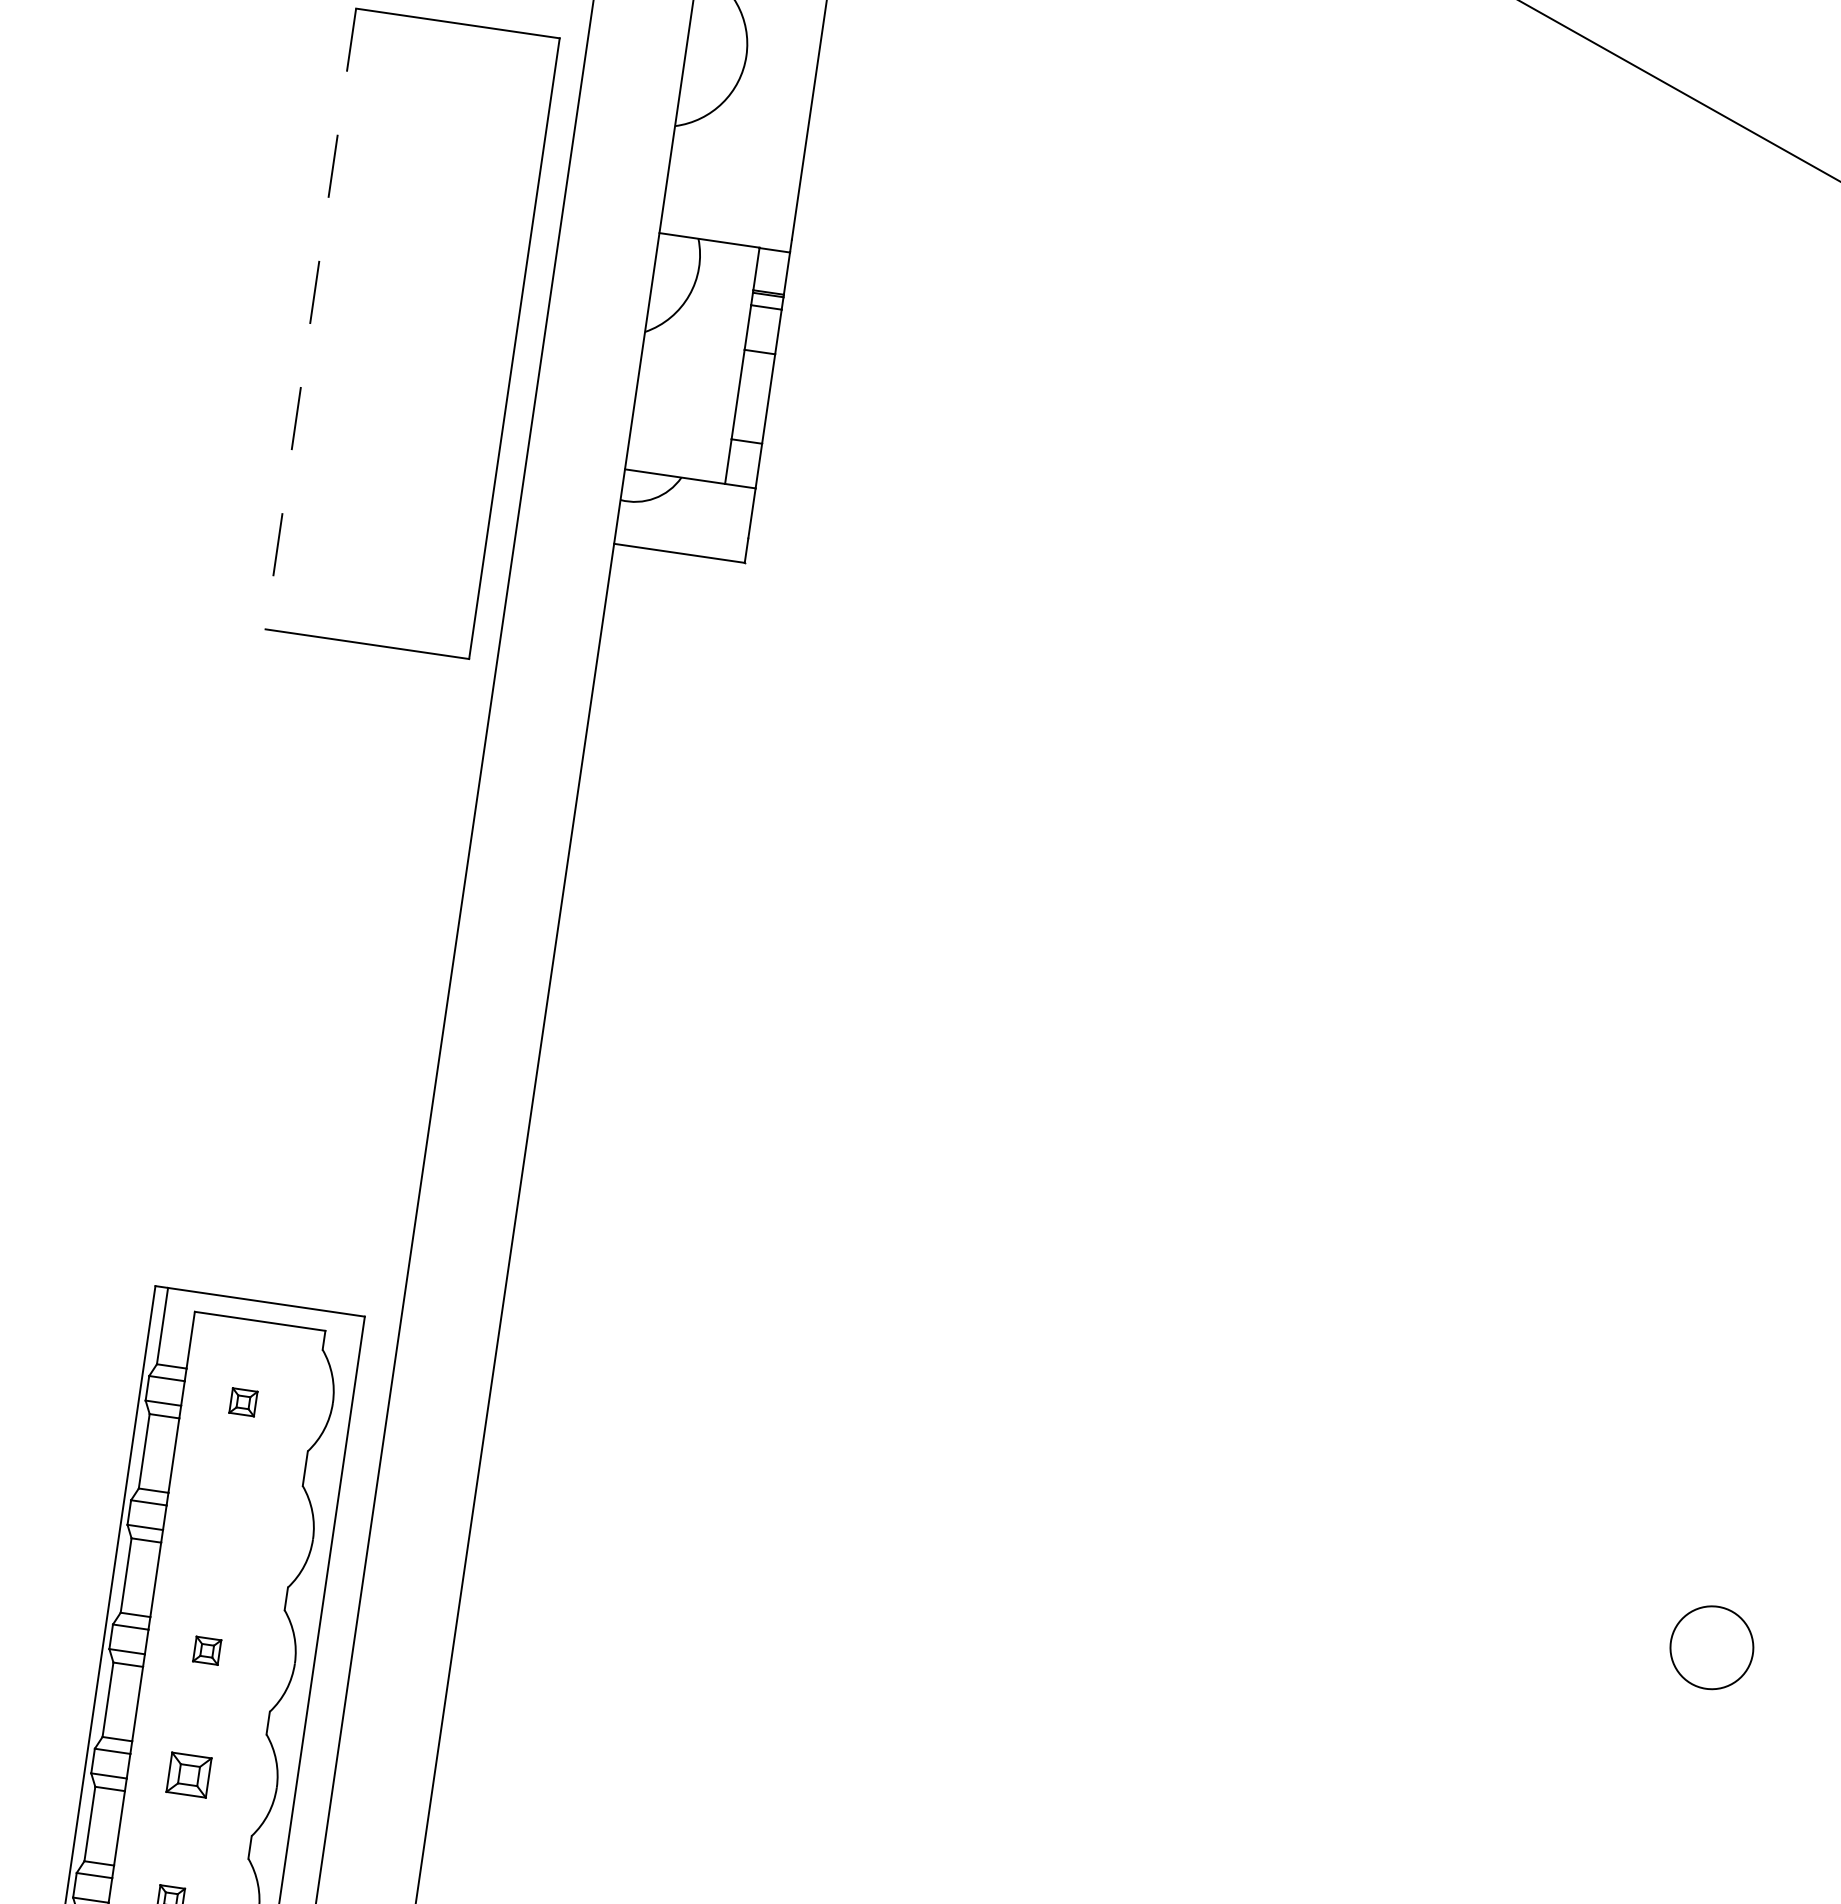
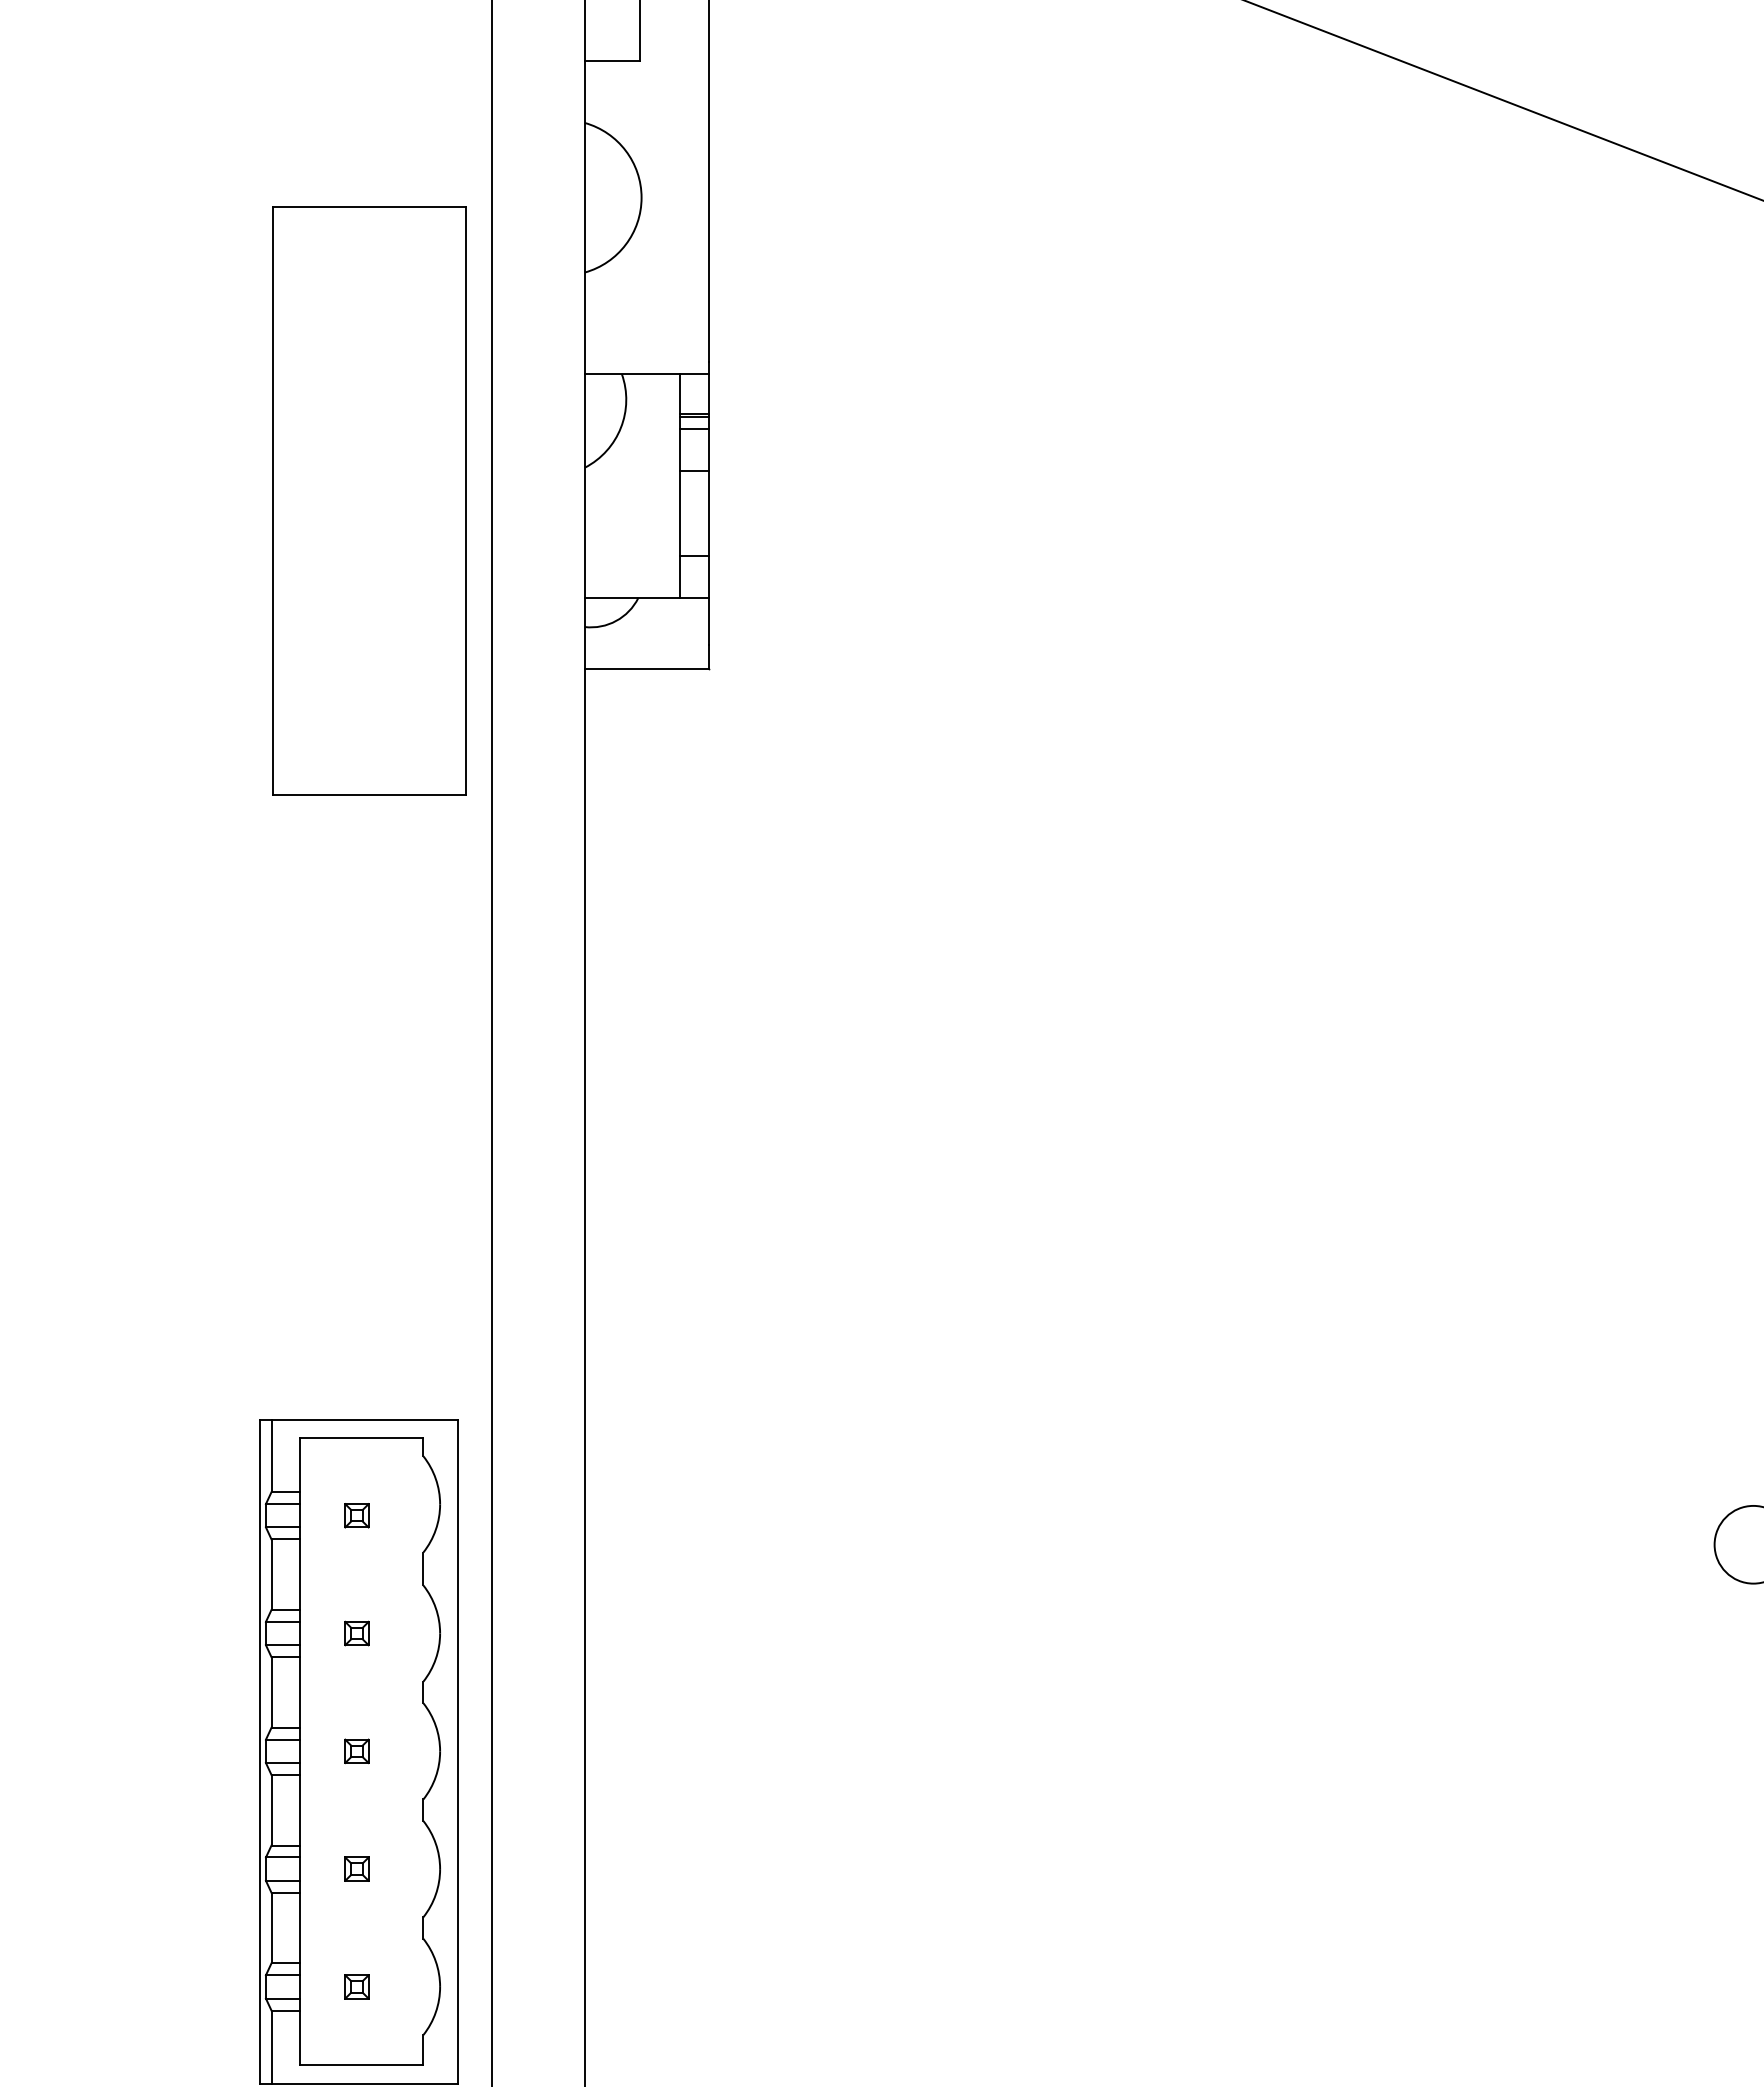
line: (310, 319) -> (272, 501), dashed -> solid
part: (224, 1526) -> (356, 1633), added
part: (188, 1774) -> (356, 1868), size x0.62

